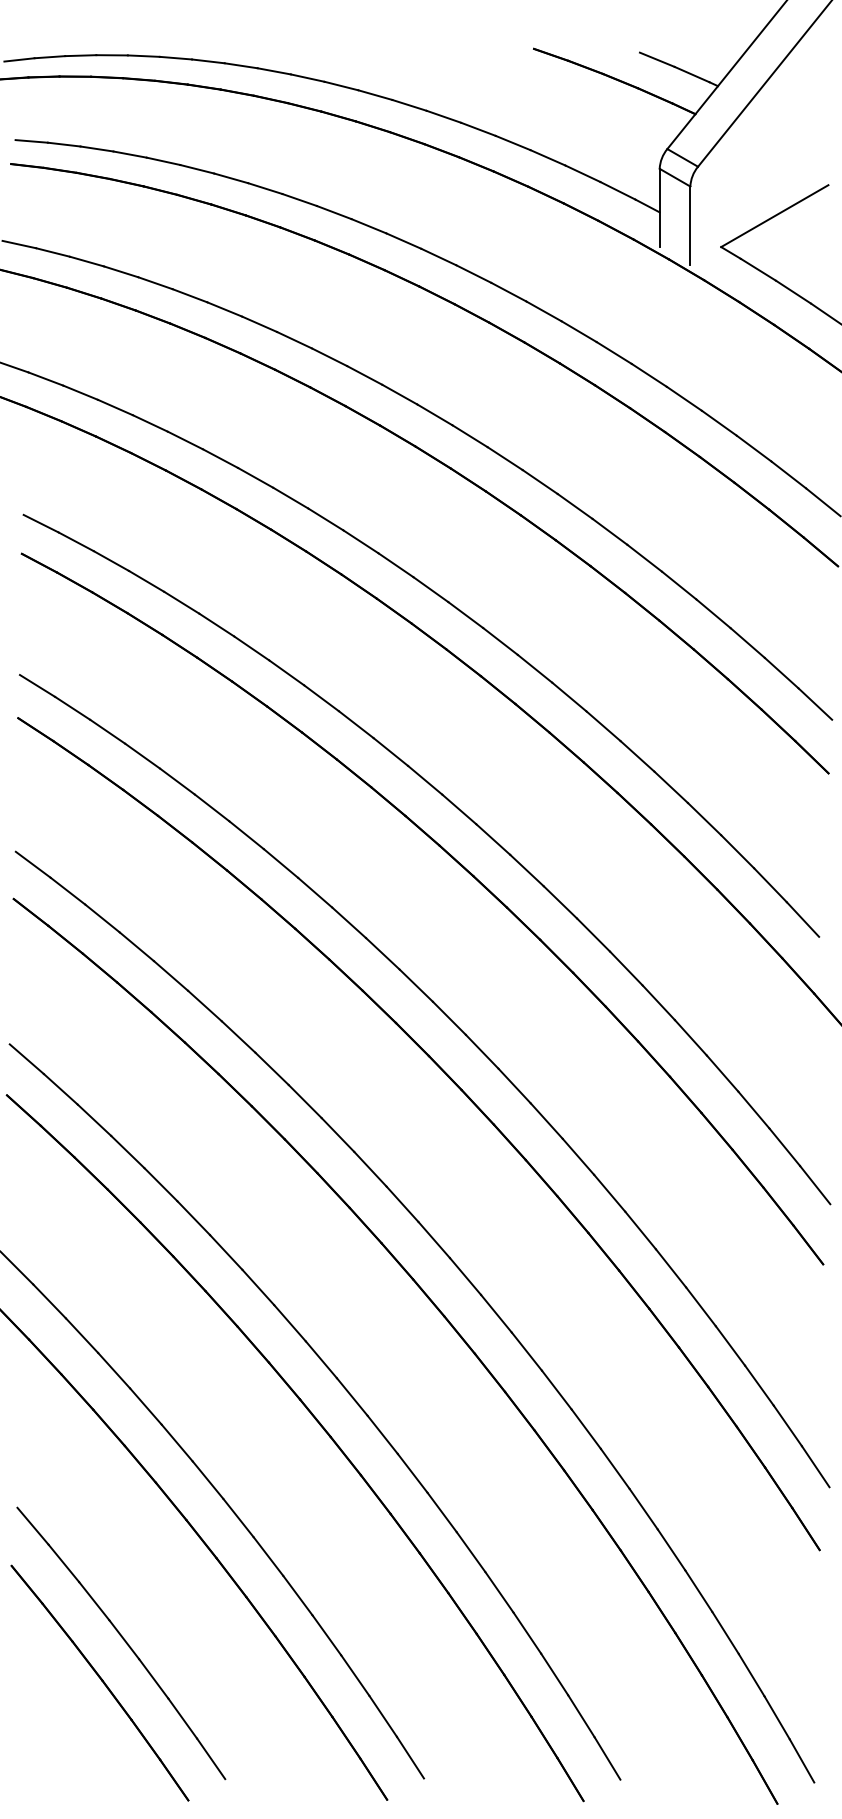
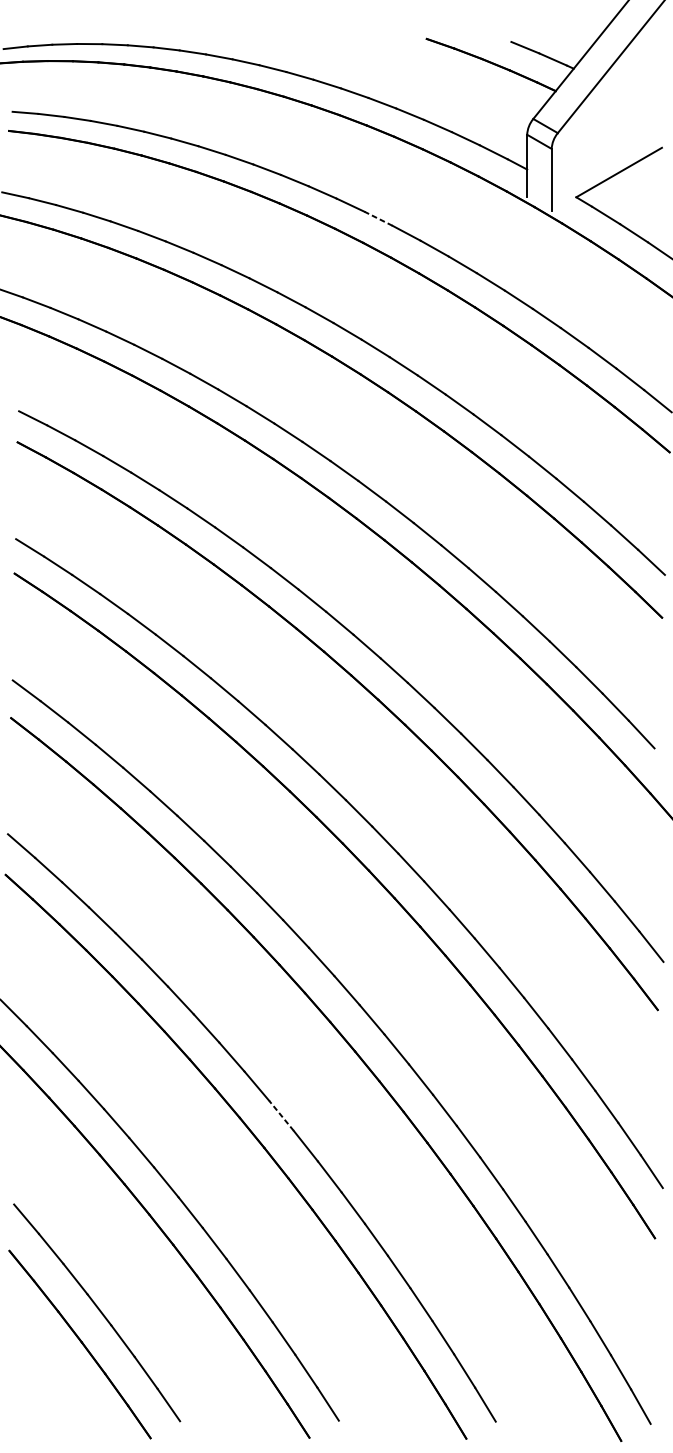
line: (473, 274) -> (378, 219), solid -> dashed
line: (351, 1396) -> (280, 1115), solid -> dashed

